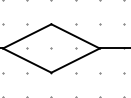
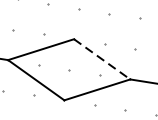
line: (76, 36) -> (103, 59), solid -> dashed

